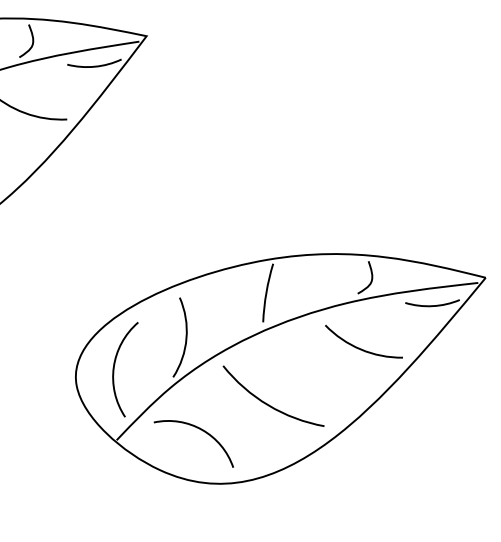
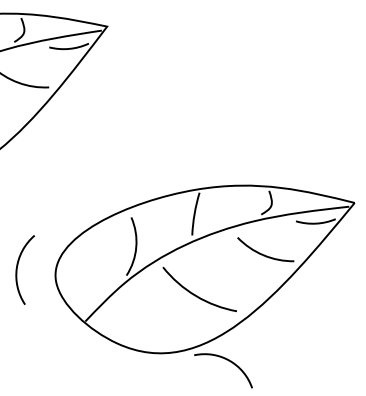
arc: (114, 369) -> (17, 269), moved
arc: (202, 431) -> (229, 361), moved

